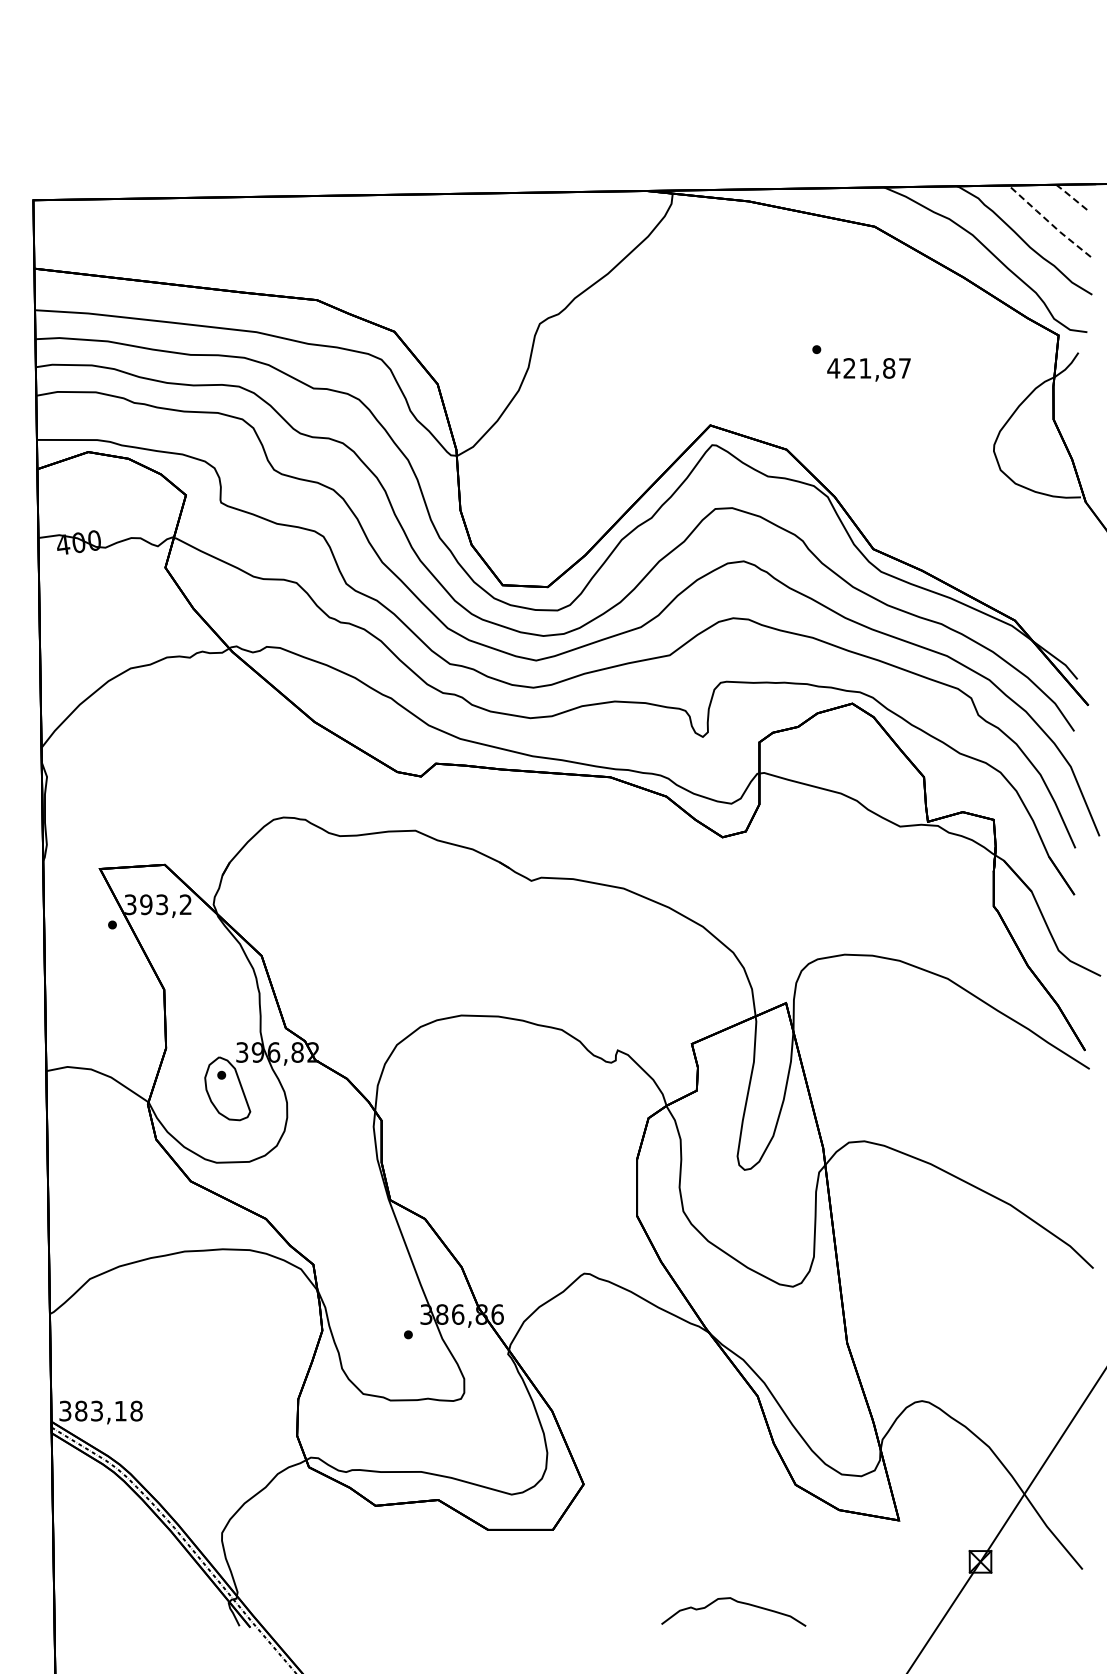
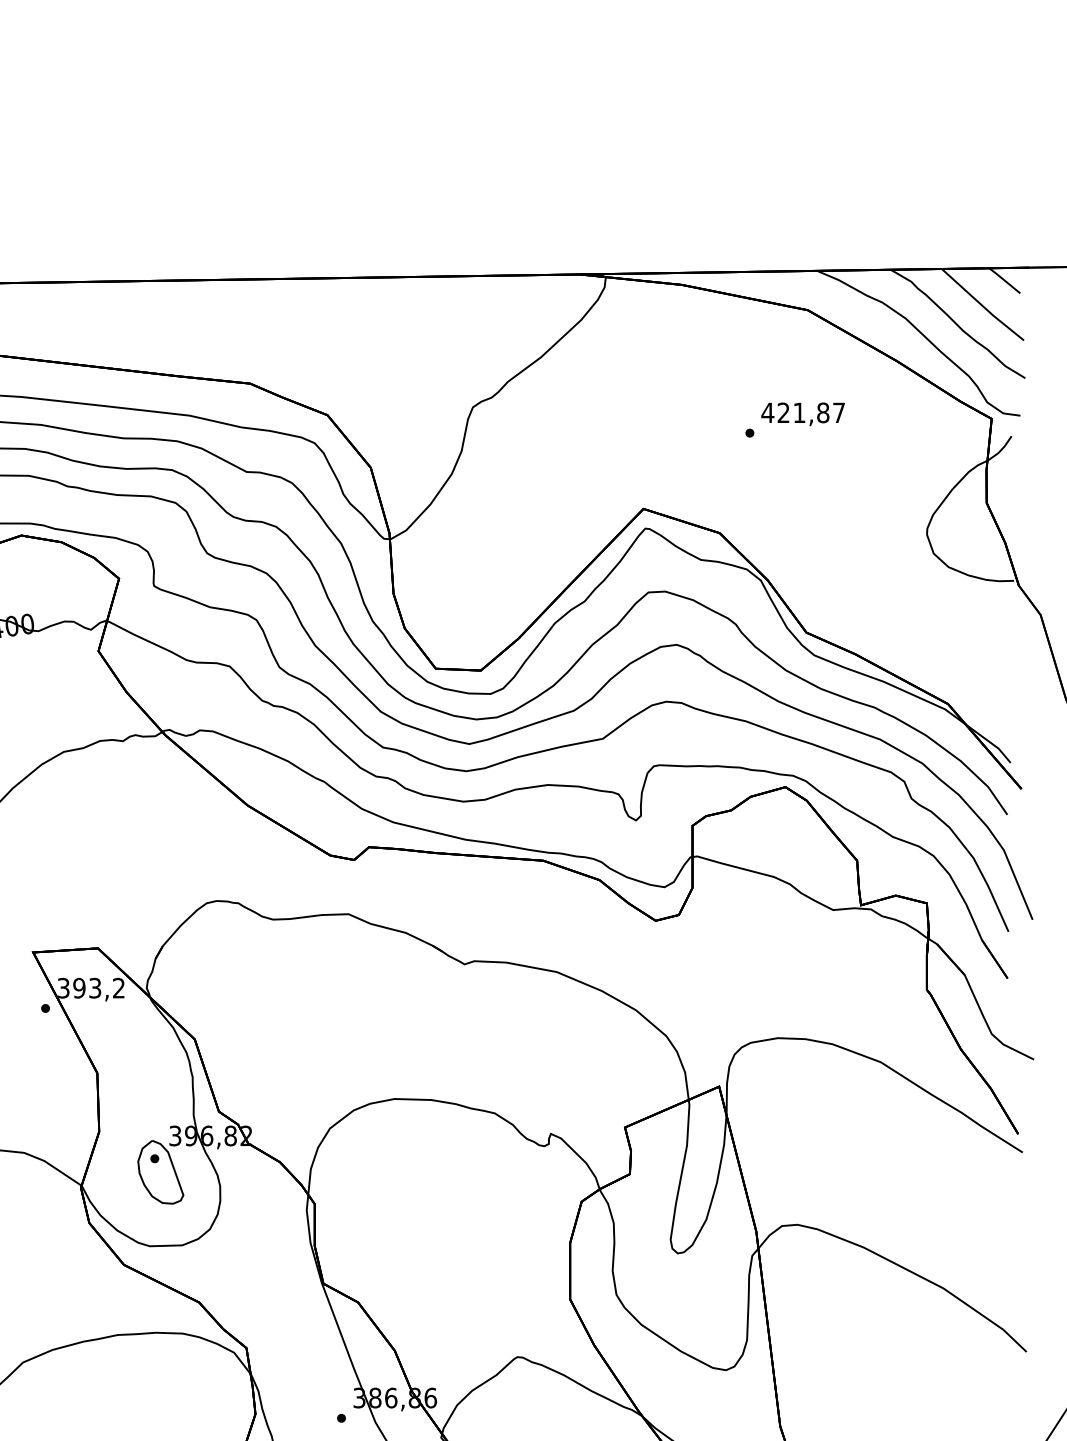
line: (1071, 196) -> (1004, 279), dashed -> solid
line: (1049, 222) -> (982, 305), dashed -> solid
text: (868, 369) -> (802, 413), moved

